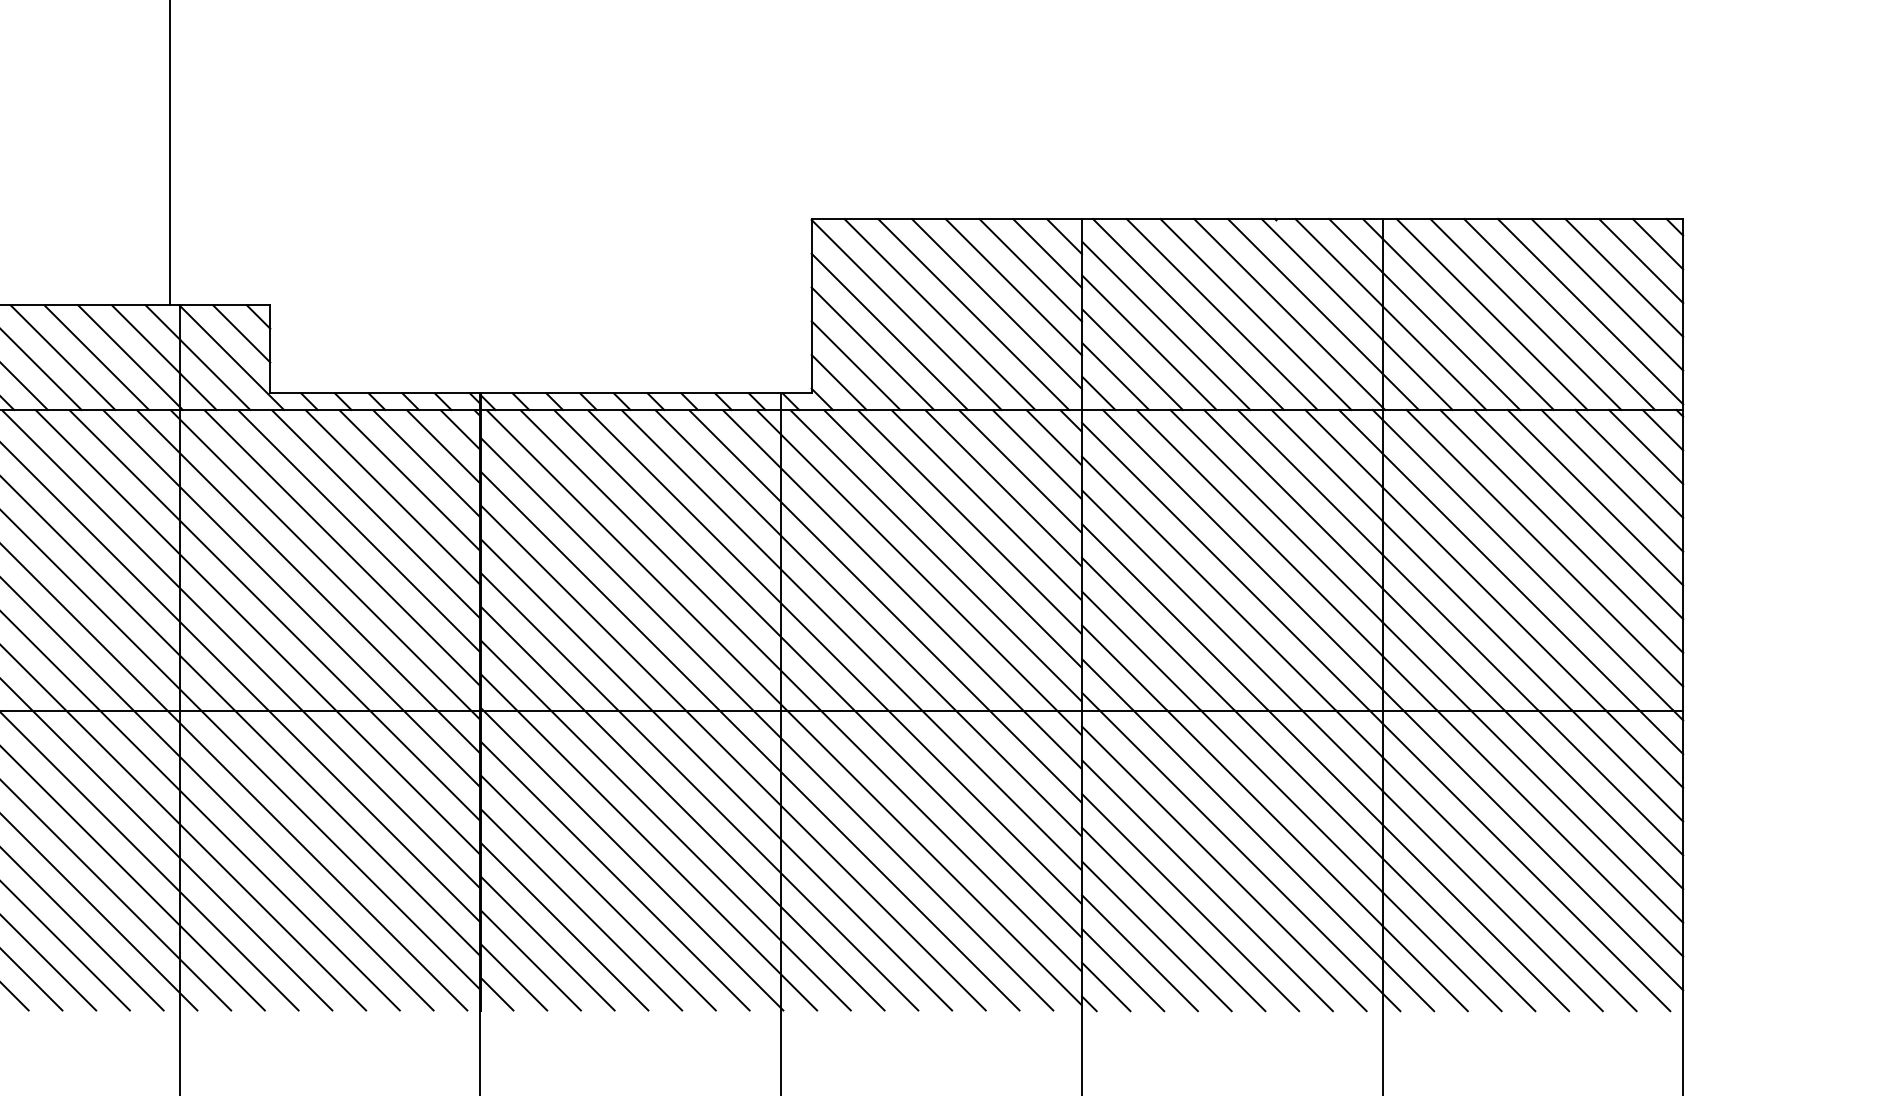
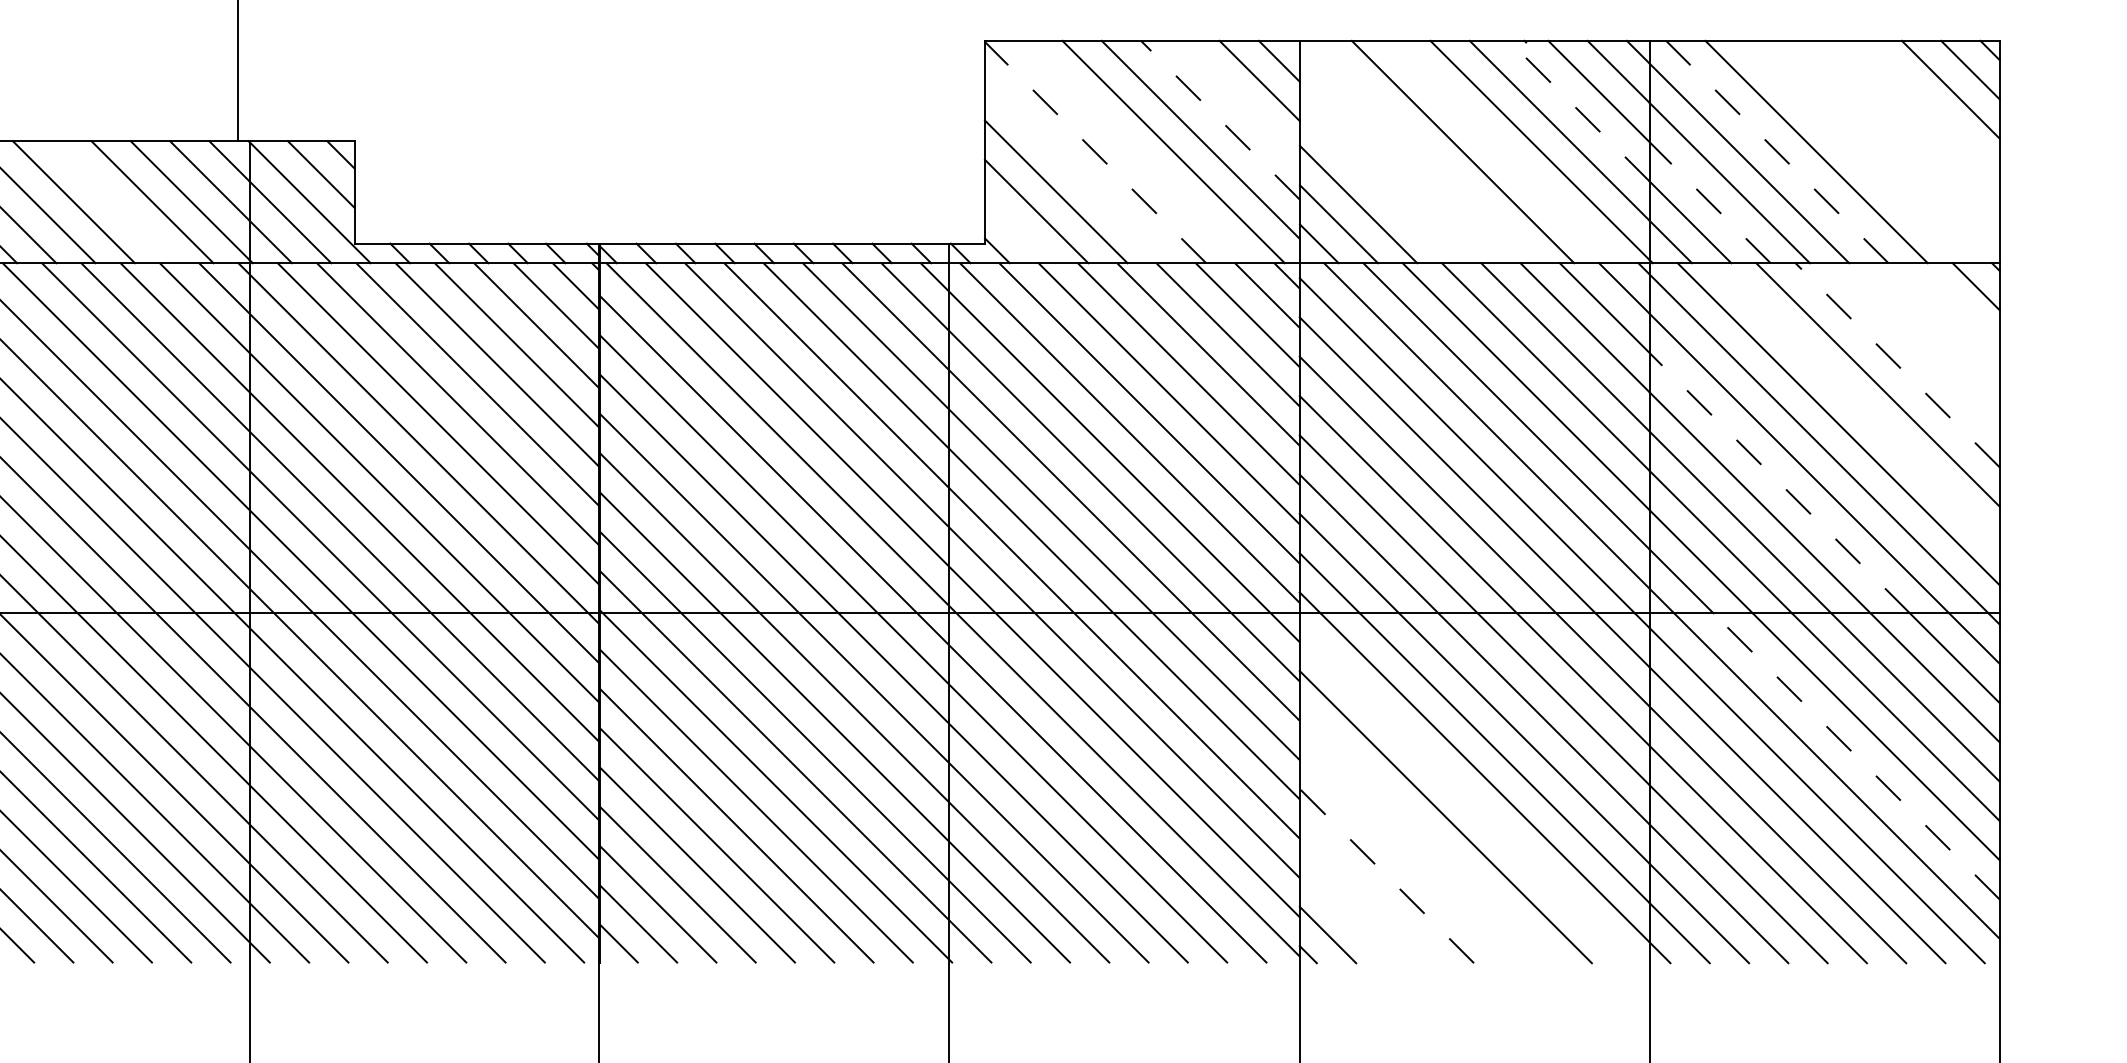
line: (1030, 270) -> (1239, 100), removed
line: (1624, 277) -> (1931, 108), removed
line: (1321, 279) -> (1578, 111), solid -> dashed
line: (1013, 286) -> (1219, 119), solid -> dashed
line: (1607, 294) -> (1911, 128), removed
line: (1590, 311) -> (1891, 148), removed
line: (906, 314) -> (1095, 152), solid -> dashed
line: (939, 314) -> (1133, 152), removed
line: (1188, 314) -> (1423, 152), removed
line: (1255, 314) -> (1501, 152), removed
line: (1491, 314) -> (1776, 152), solid -> dashed
line: (1559, 314) -> (1855, 152), removed
line: (1166, 325) -> (1398, 164), removed
line: (889, 331) -> (1075, 171), removed
line: (1149, 342) -> (1378, 184), removed
line: (62, 357) -> (112, 202), removed
line: (1434, 357) -> (1710, 202), solid -> dashed
line: (838, 382) -> (1016, 231), removed
line: (1646, 447) -> (1957, 306), removed
line: (1629, 463) -> (1937, 325), removed
line: (1612, 480) -> (1917, 345), removed
line: (1595, 497) -> (1897, 365), solid -> dashed
line: (1561, 531) -> (1858, 404), removed
line: (1494, 598) -> (1780, 482), solid -> dashed
line: (1560, 833) -> (1856, 756), solid -> dashed
line: (1224, 868) -> (1465, 797), removed
line: (1190, 902) -> (1426, 836), removed
line: (1173, 919) -> (1406, 856), removed
line: (1156, 936) -> (1386, 876), solid -> dashed
line: (1139, 953) -> (1366, 896), removed
line: (1123, 969) -> (1348, 914), removed

